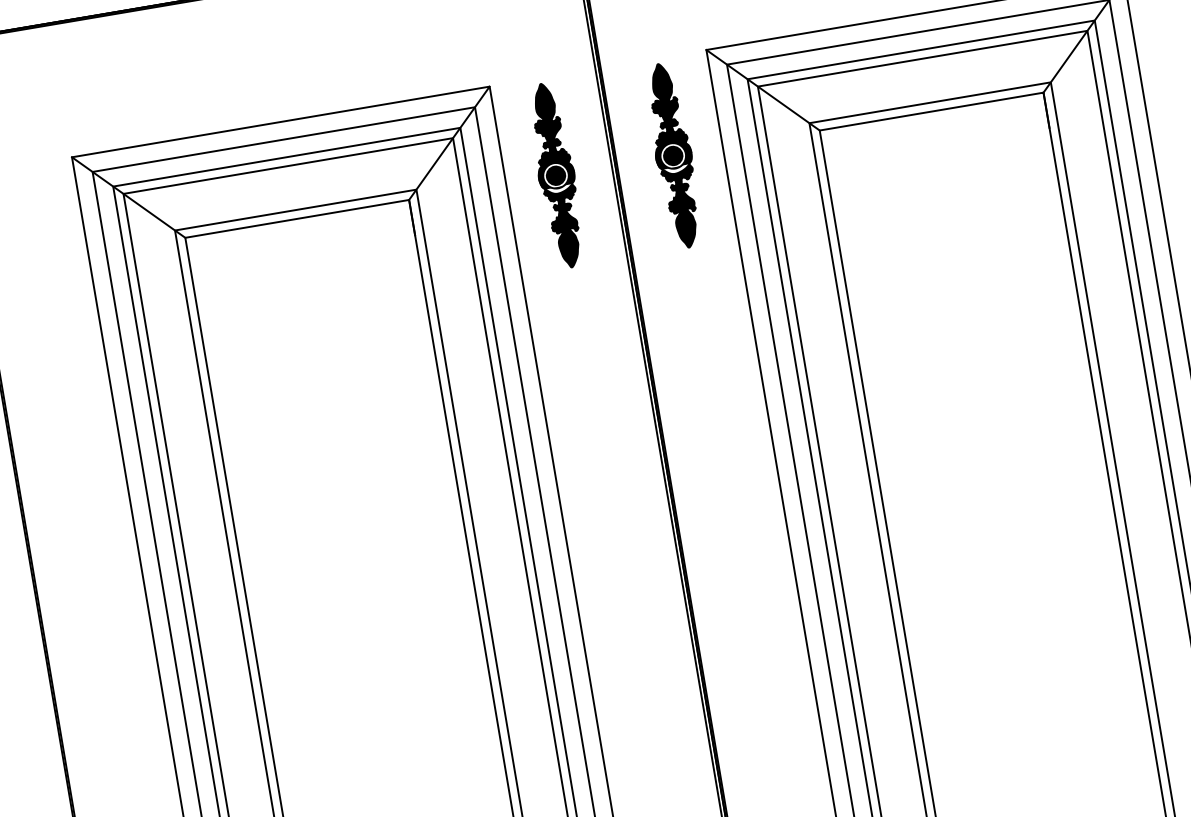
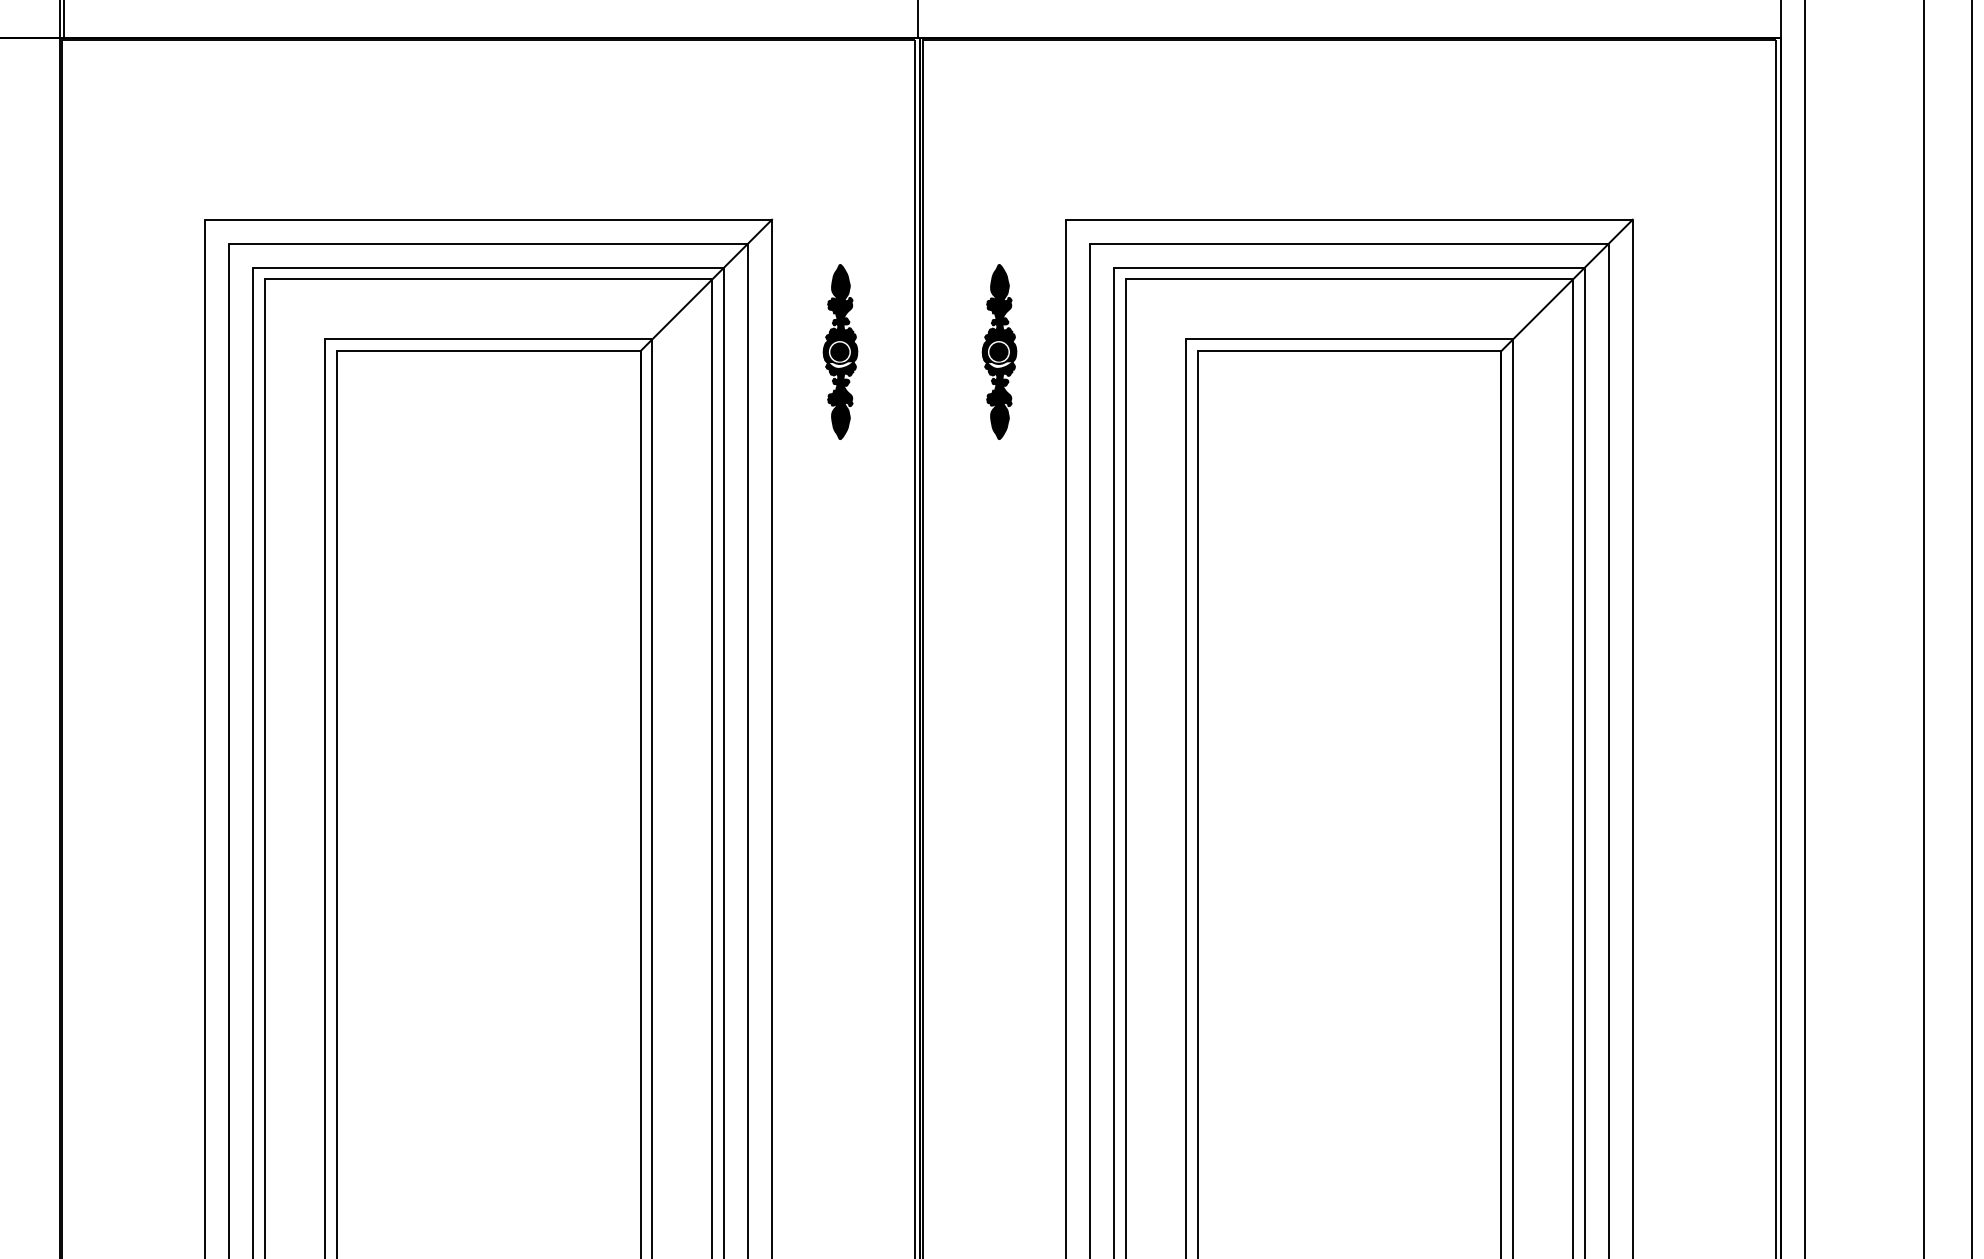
line: (762, 90) -> (1131, 285), removed
part: (673, 155) -> (999, 351), size x0.7
part: (556, 175) -> (840, 351), size x0.7
line: (128, 197) -> (270, 285), removed

